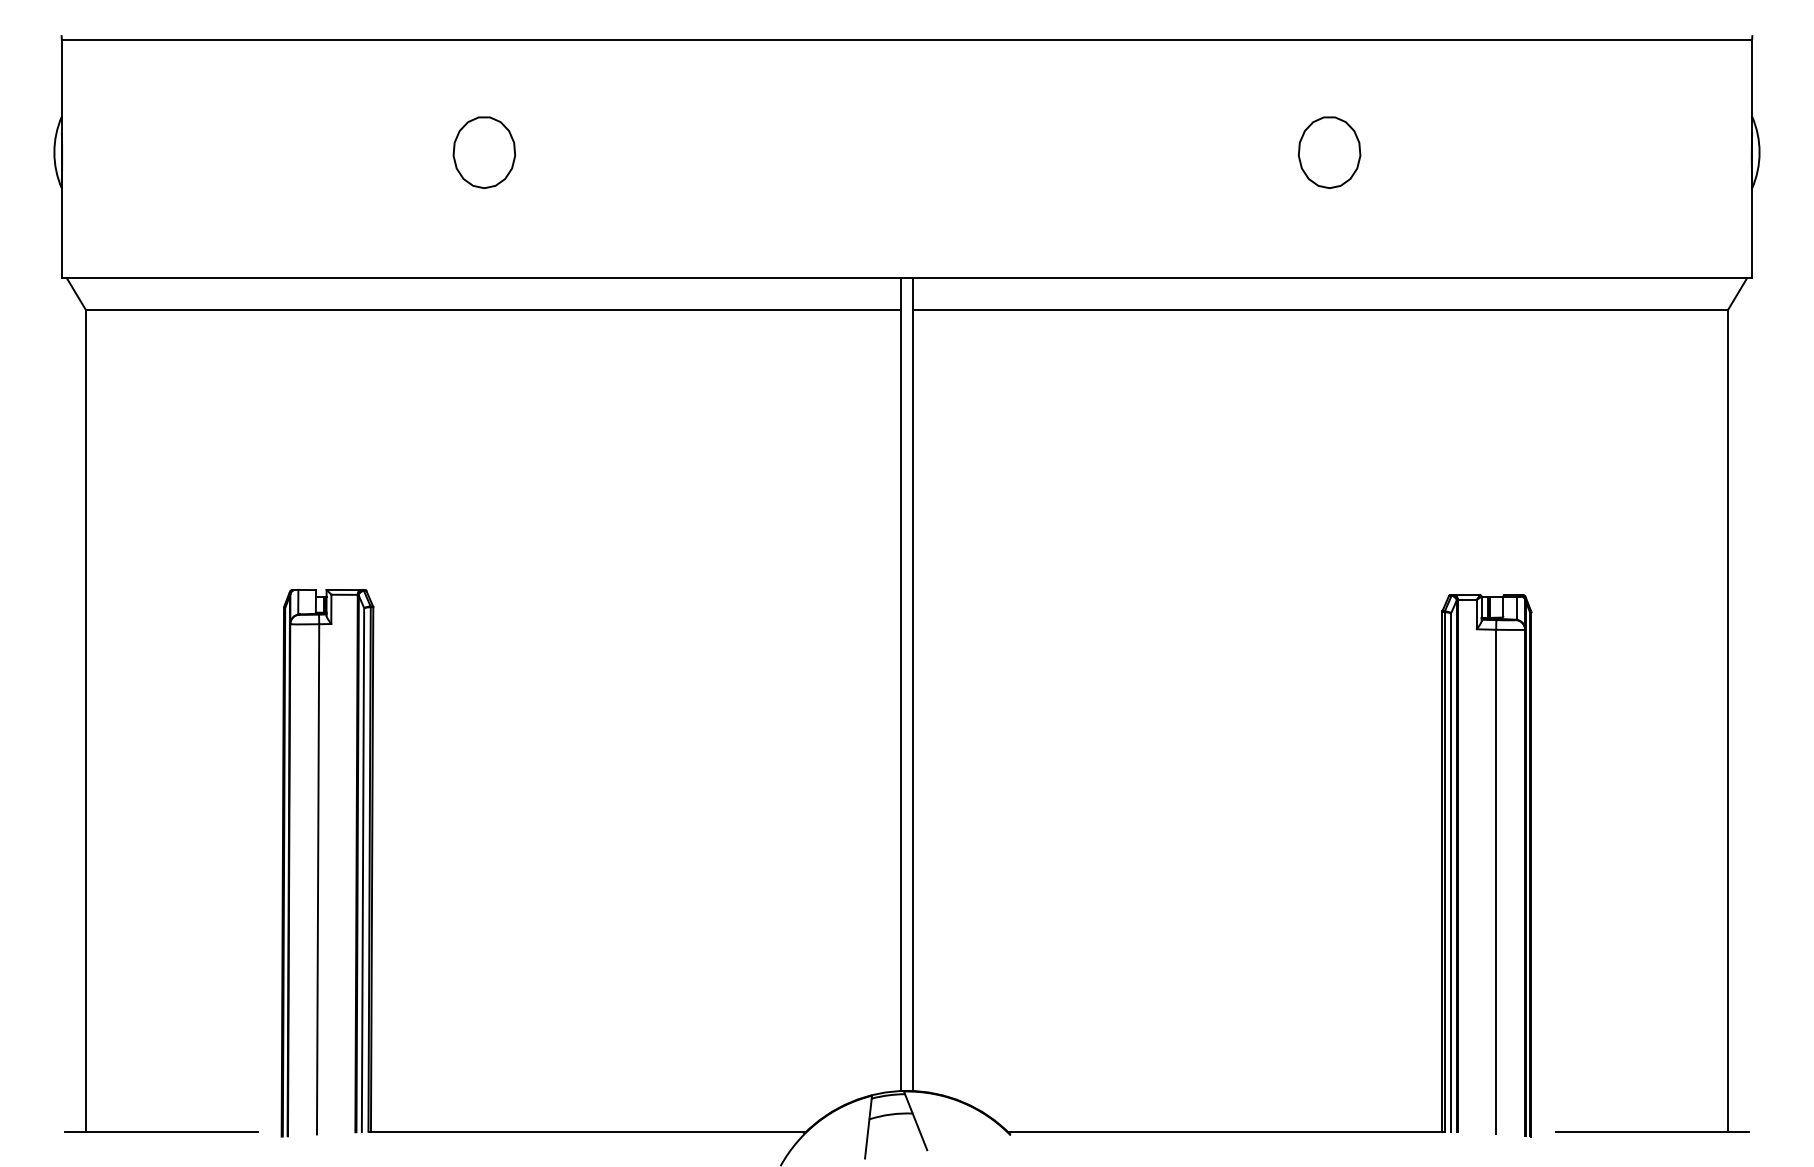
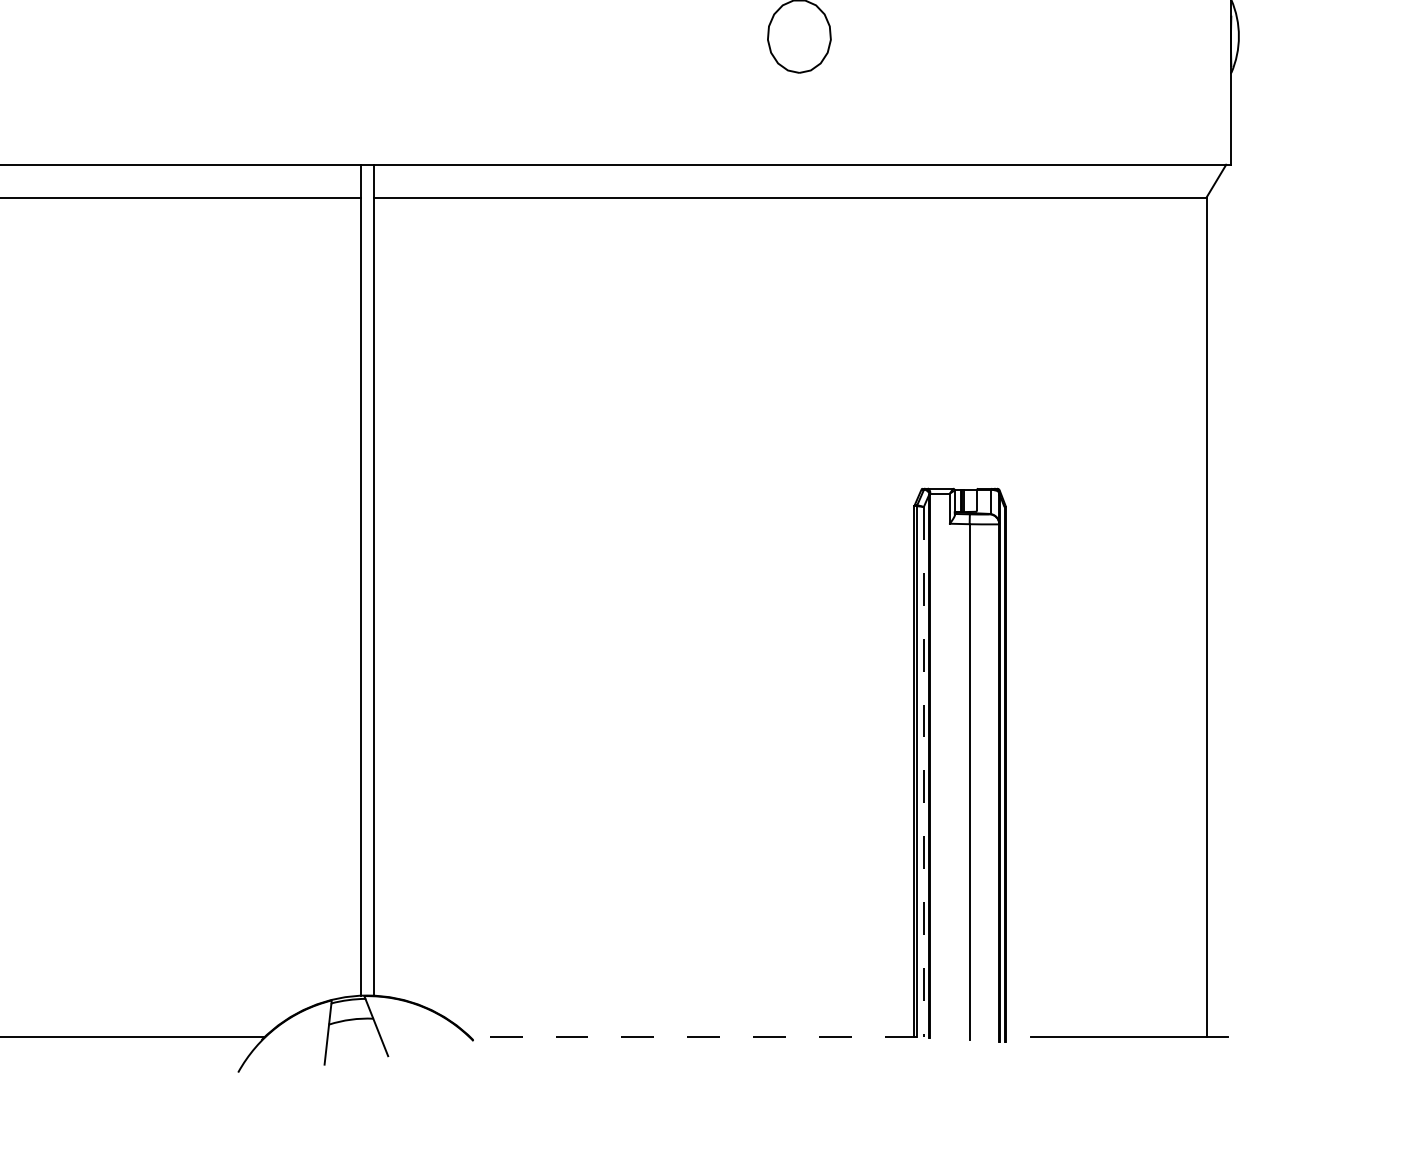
line: (1451, 872) -> (924, 772), solid -> dashed
line: (1226, 1131) -> (694, 1037), solid -> dashed

